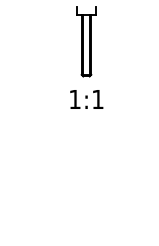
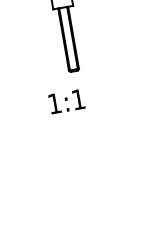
text: (86, 99) -> (66, 101), moved

